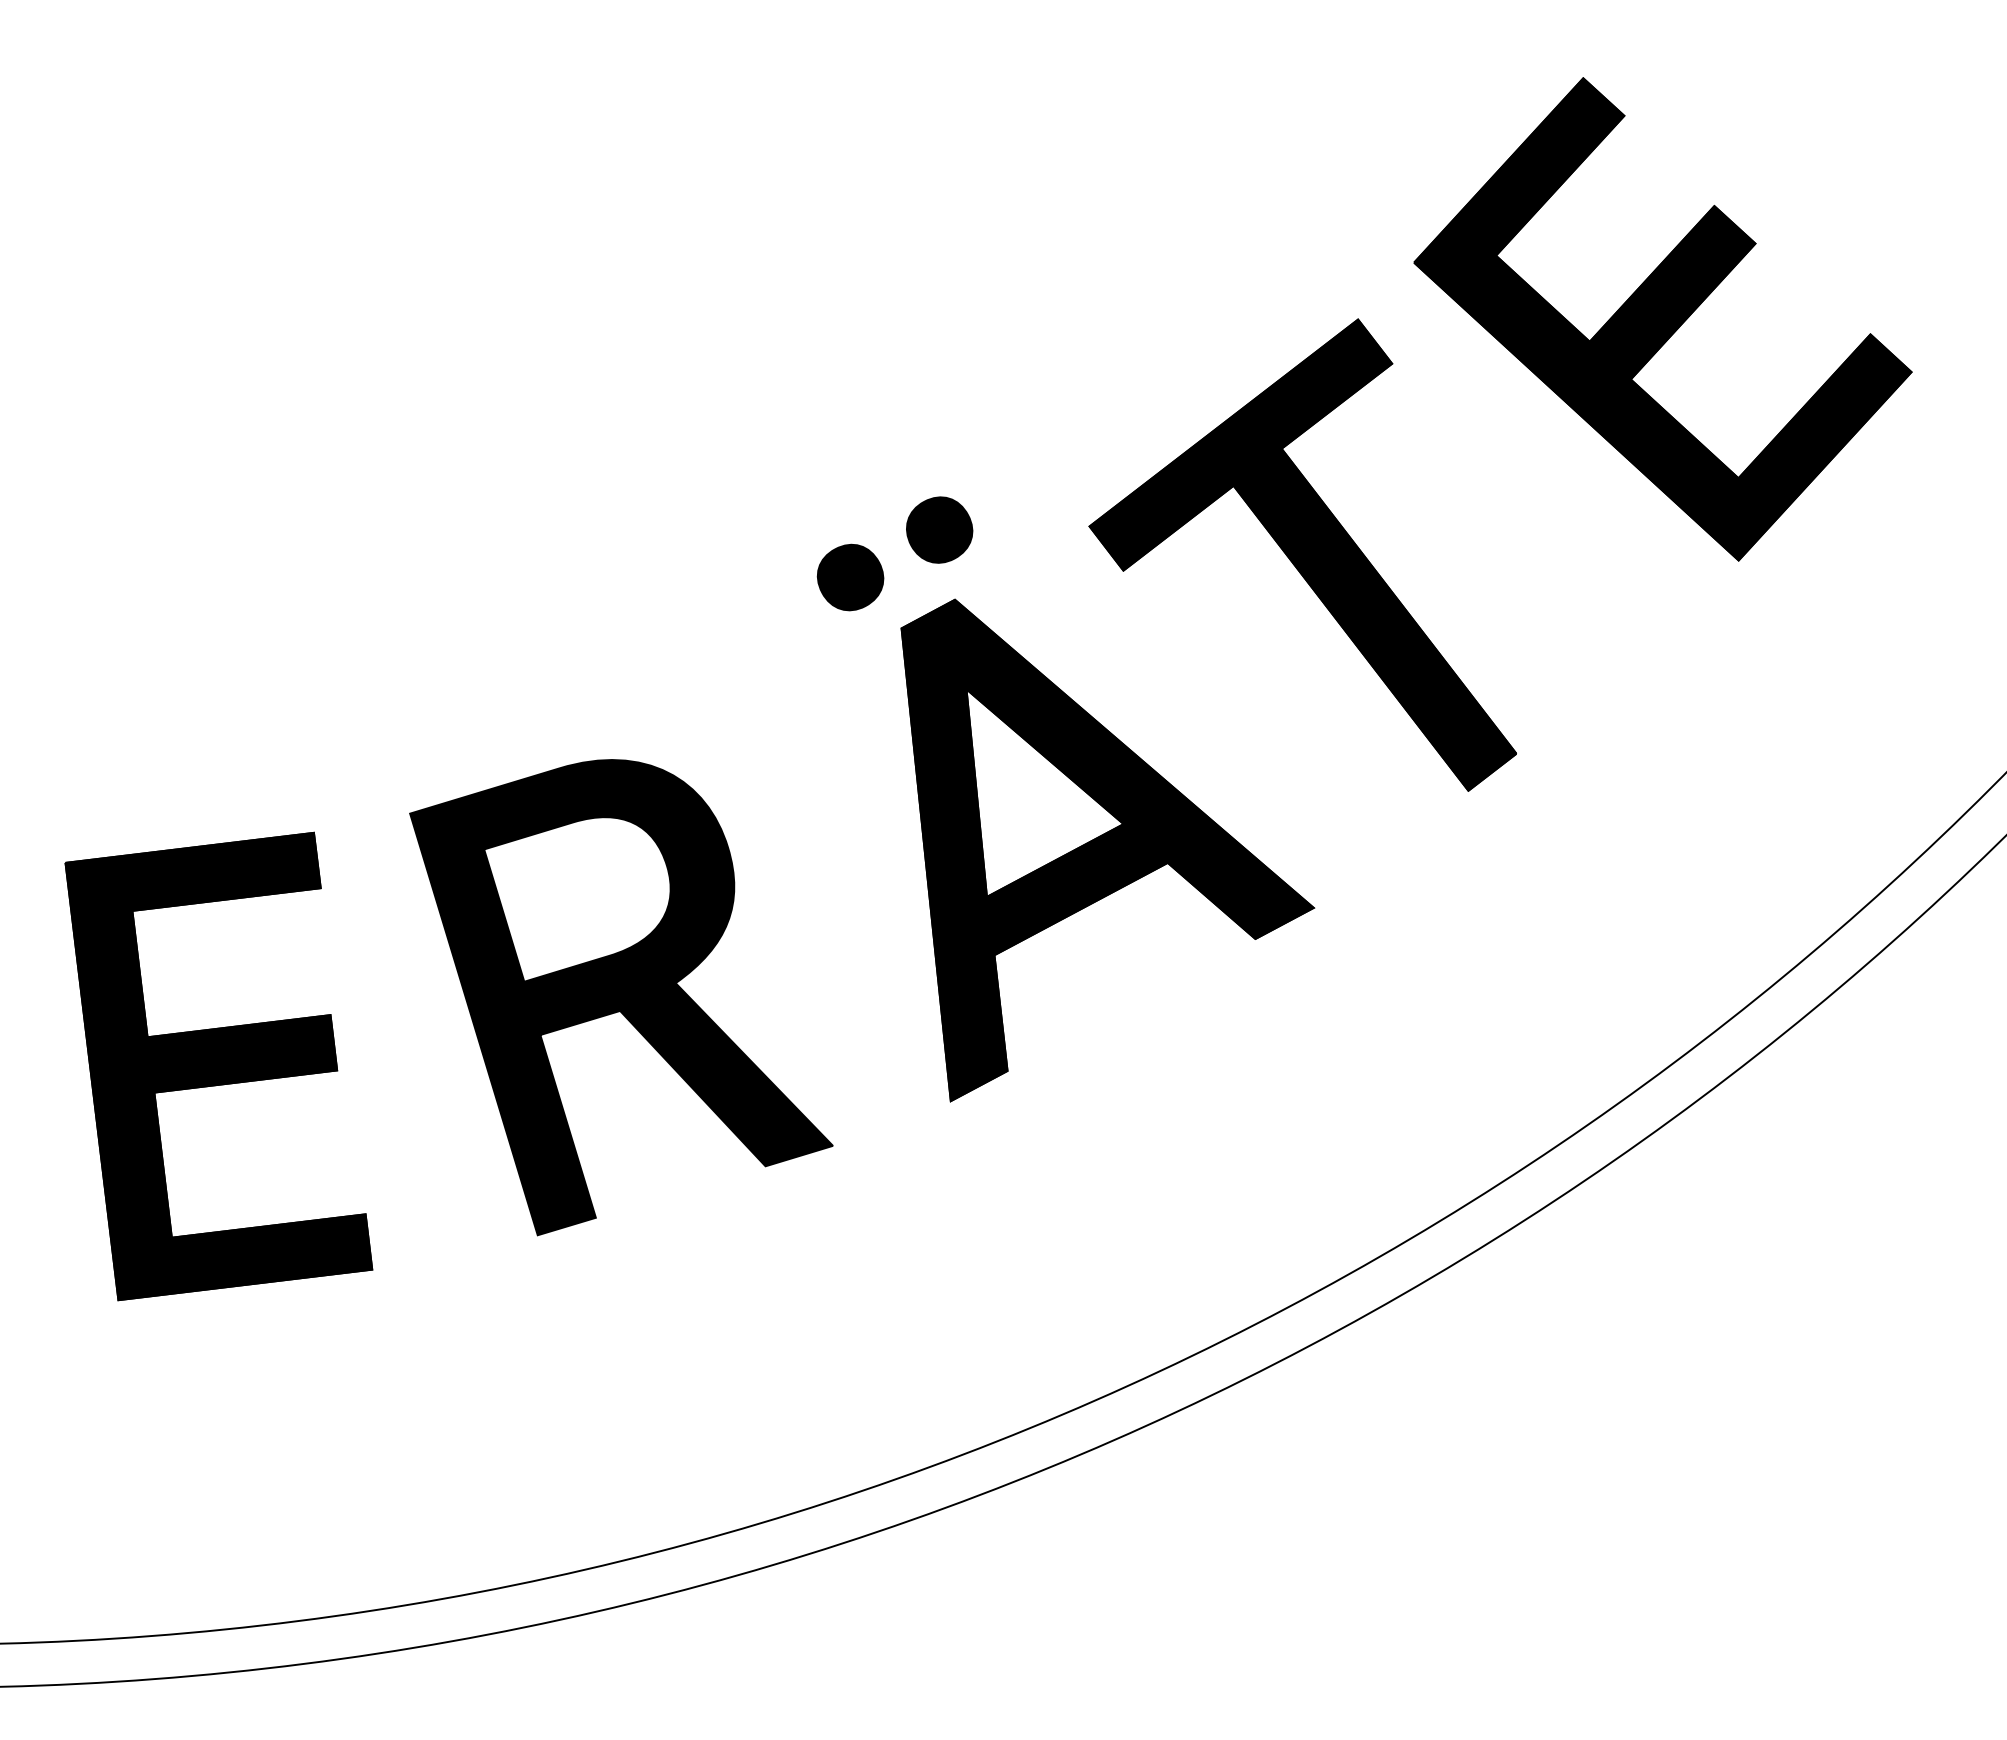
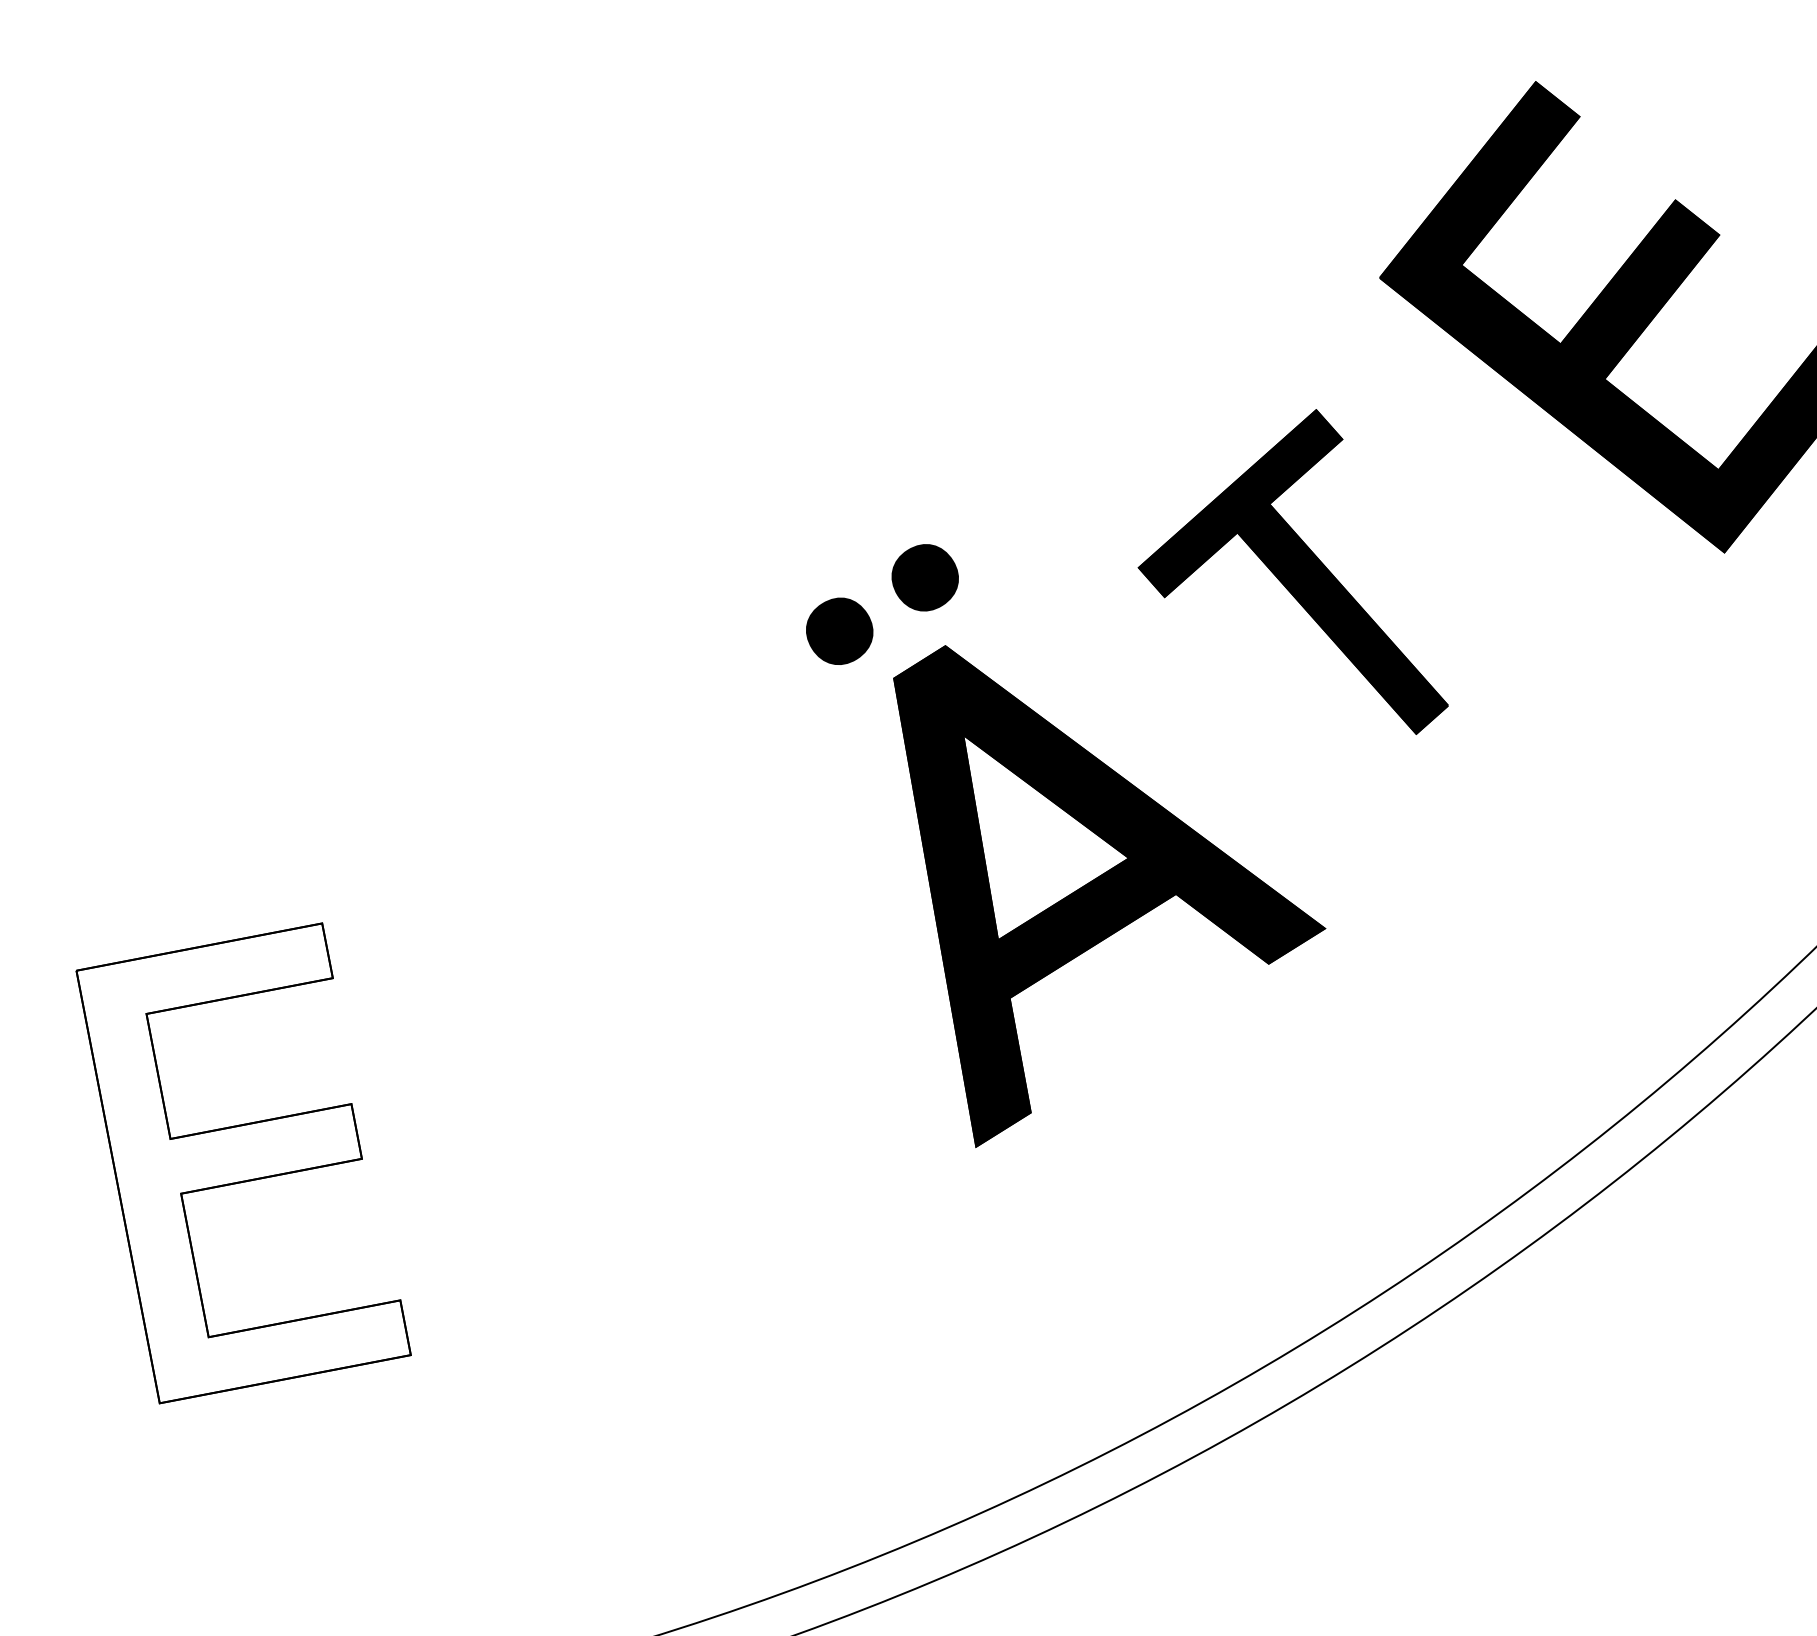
part: (1302, 554) -> (1288, 576), size x0.7
part: (621, 997) -> (640, 1066), removed
fill: (218, 1066) -> (243, 1163), removed

